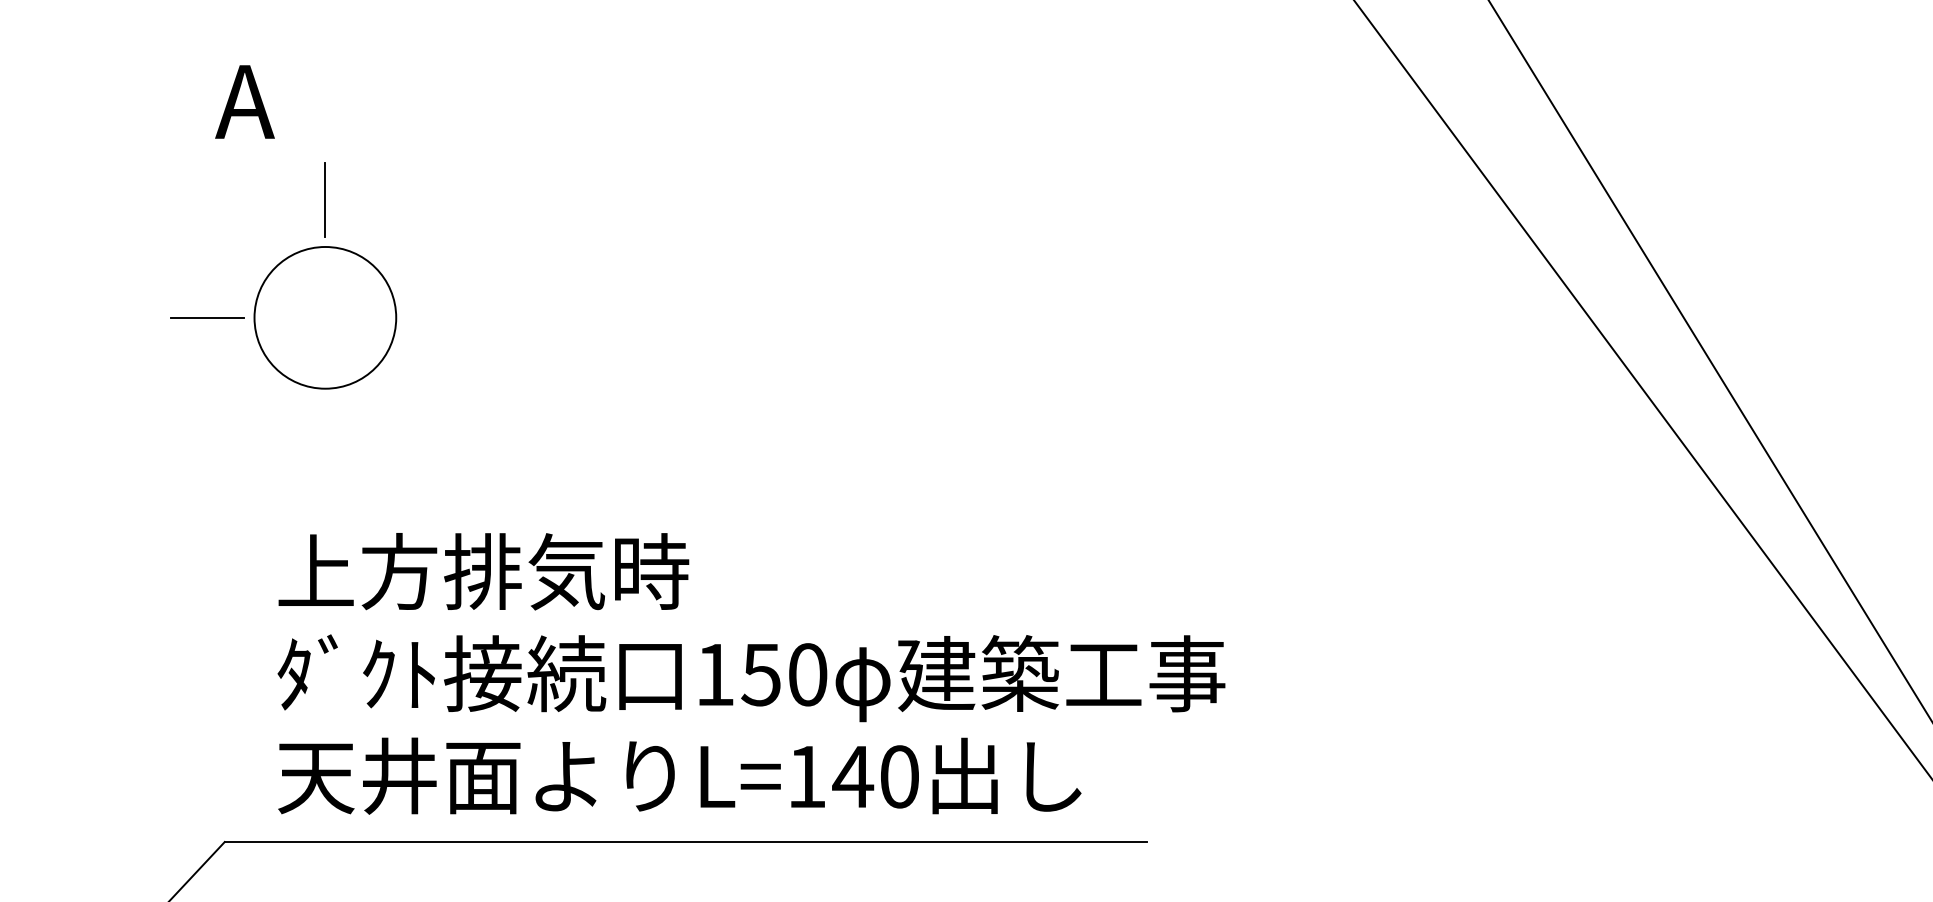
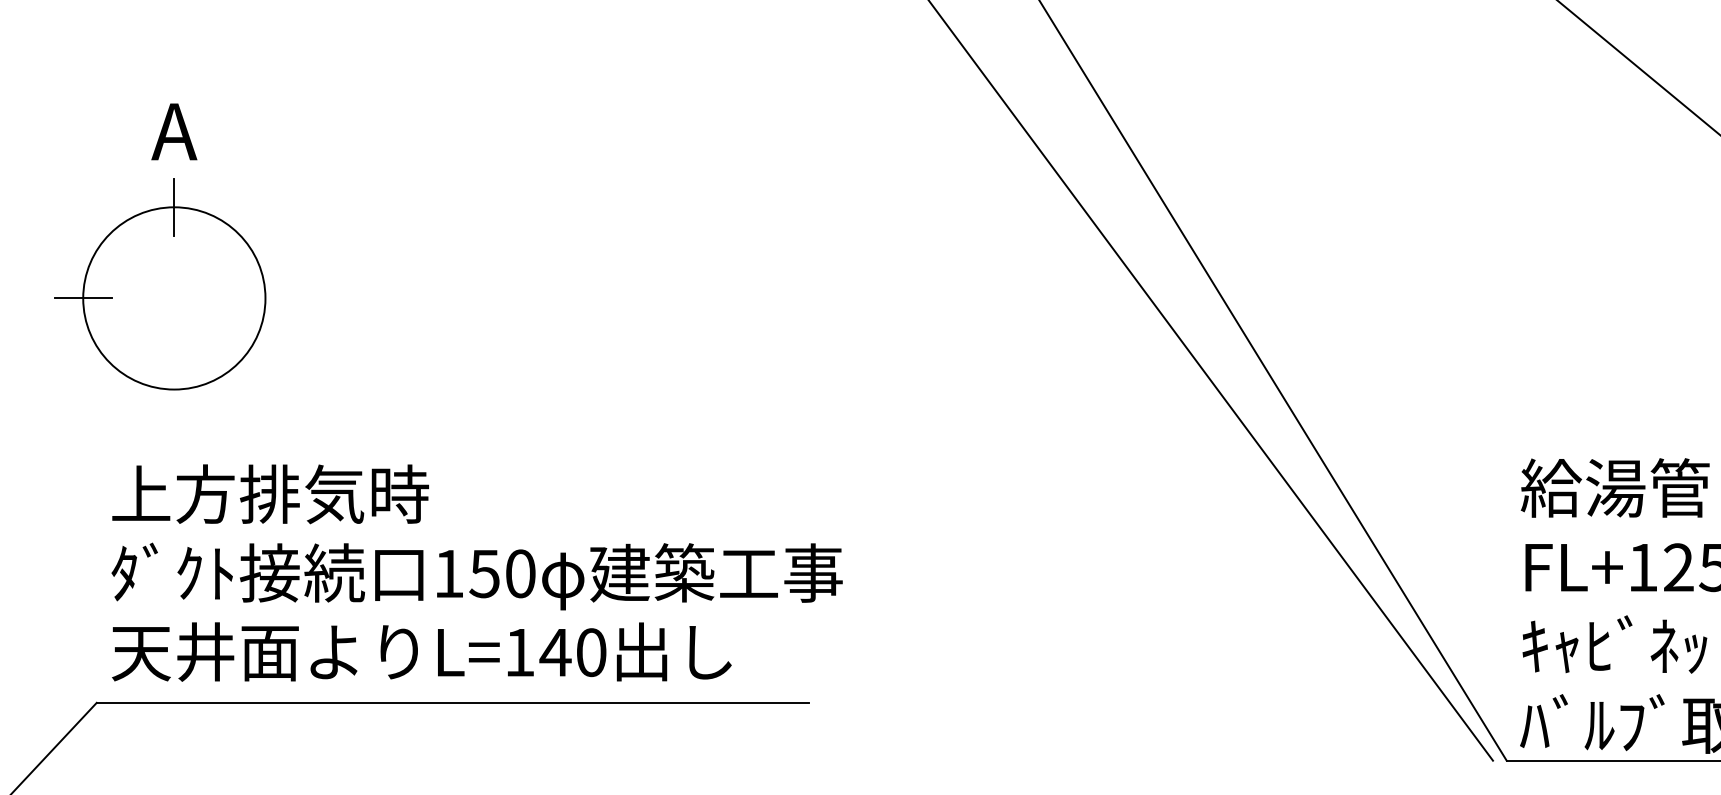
text: (245, 101) -> (174, 131), moved
circle: (325, 317) -> (174, 298), size x1.67
text: (750, 673) -> (476, 572), moved

